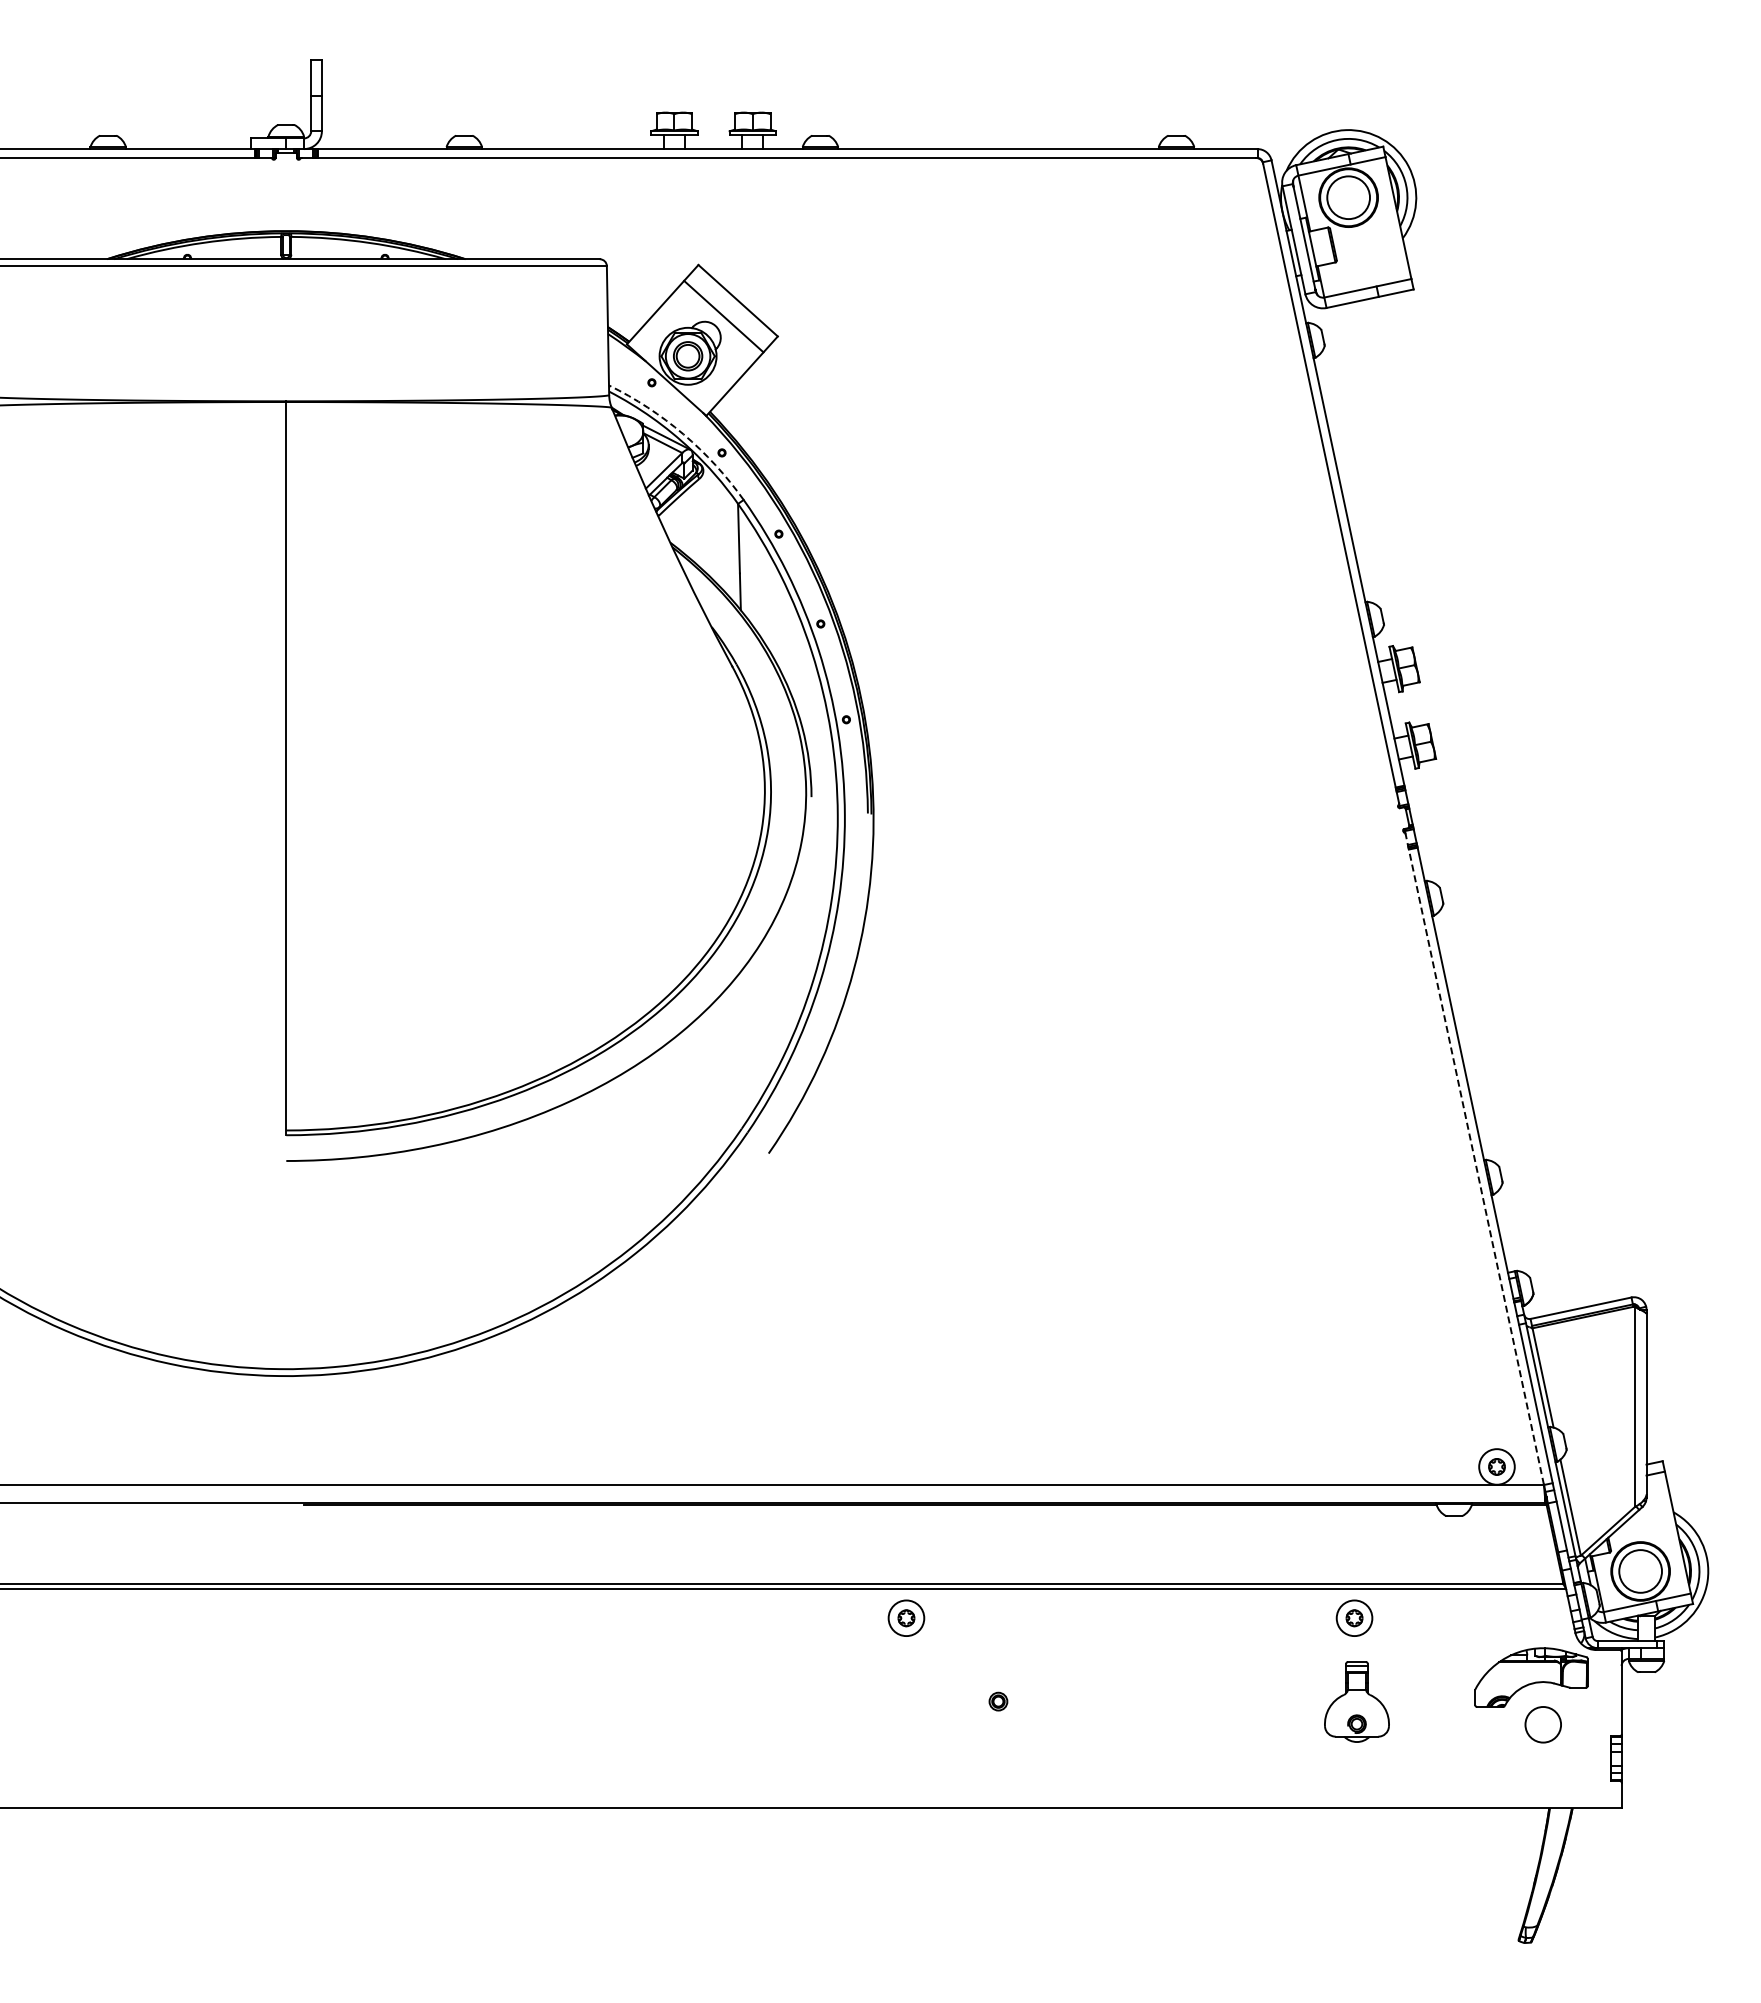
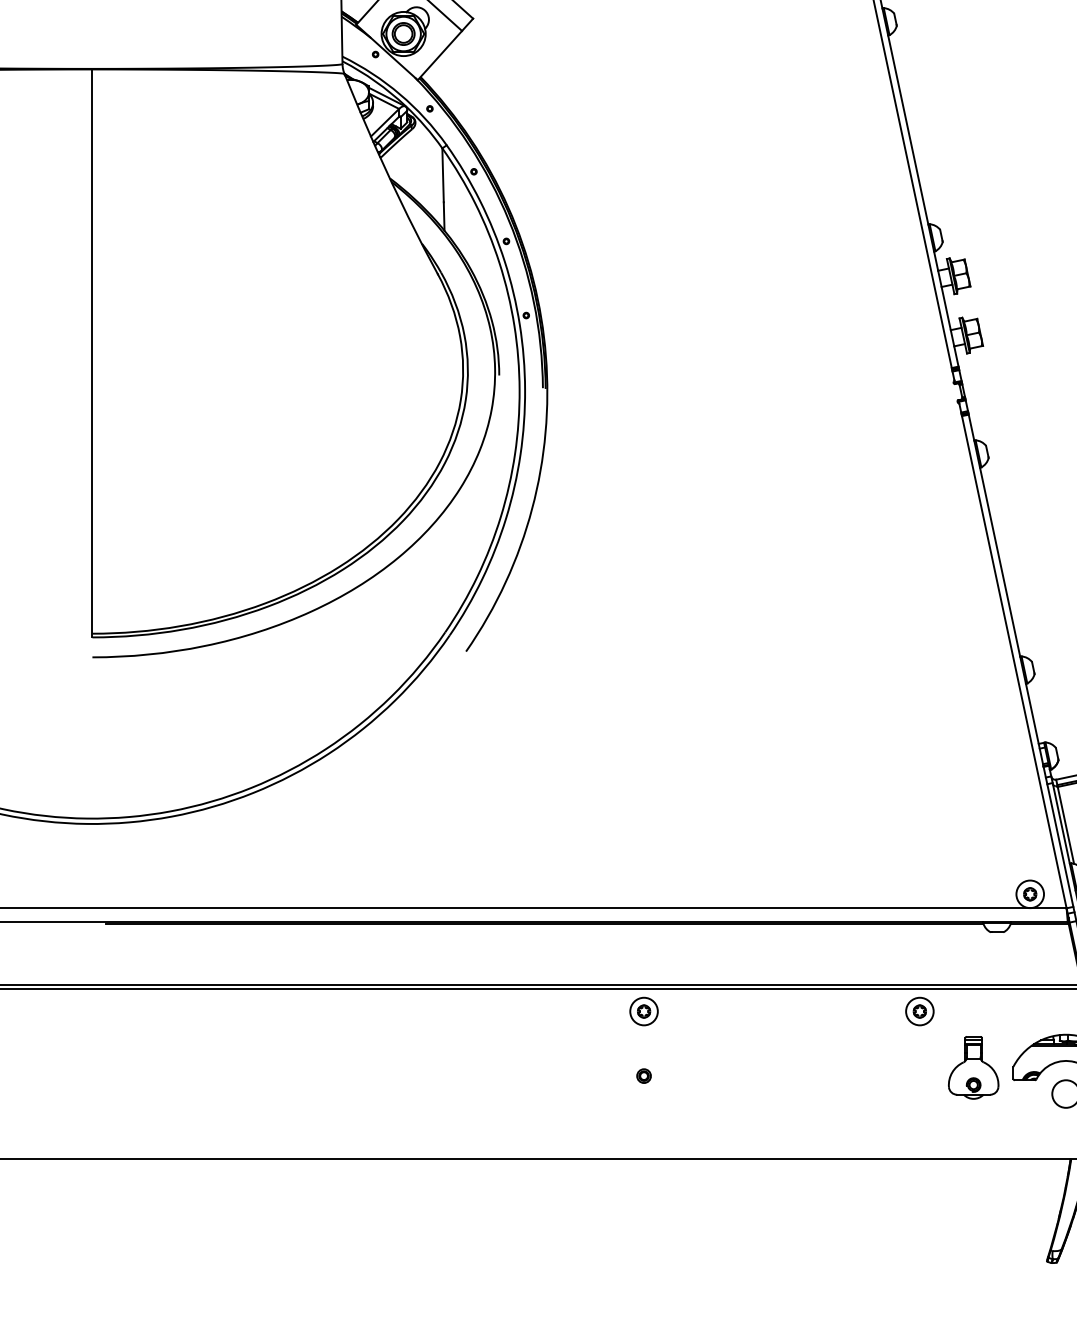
arc: (683, 434) -> (400, 94), dashed -> solid
line: (1474, 1159) -> (1012, 656), dashed -> solid
part: (906, 1617) -> (644, 1010), moved
part: (1356, 1701) -> (973, 1067), moved

